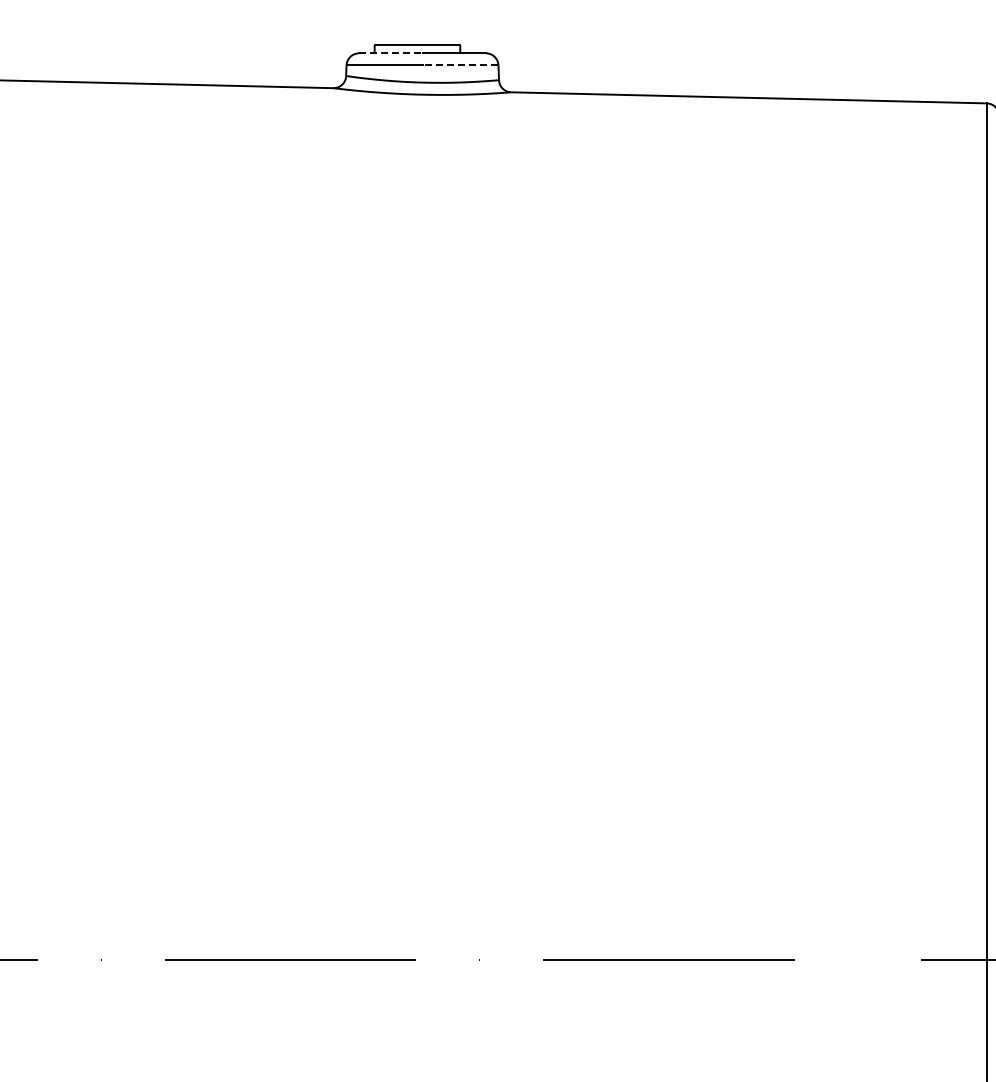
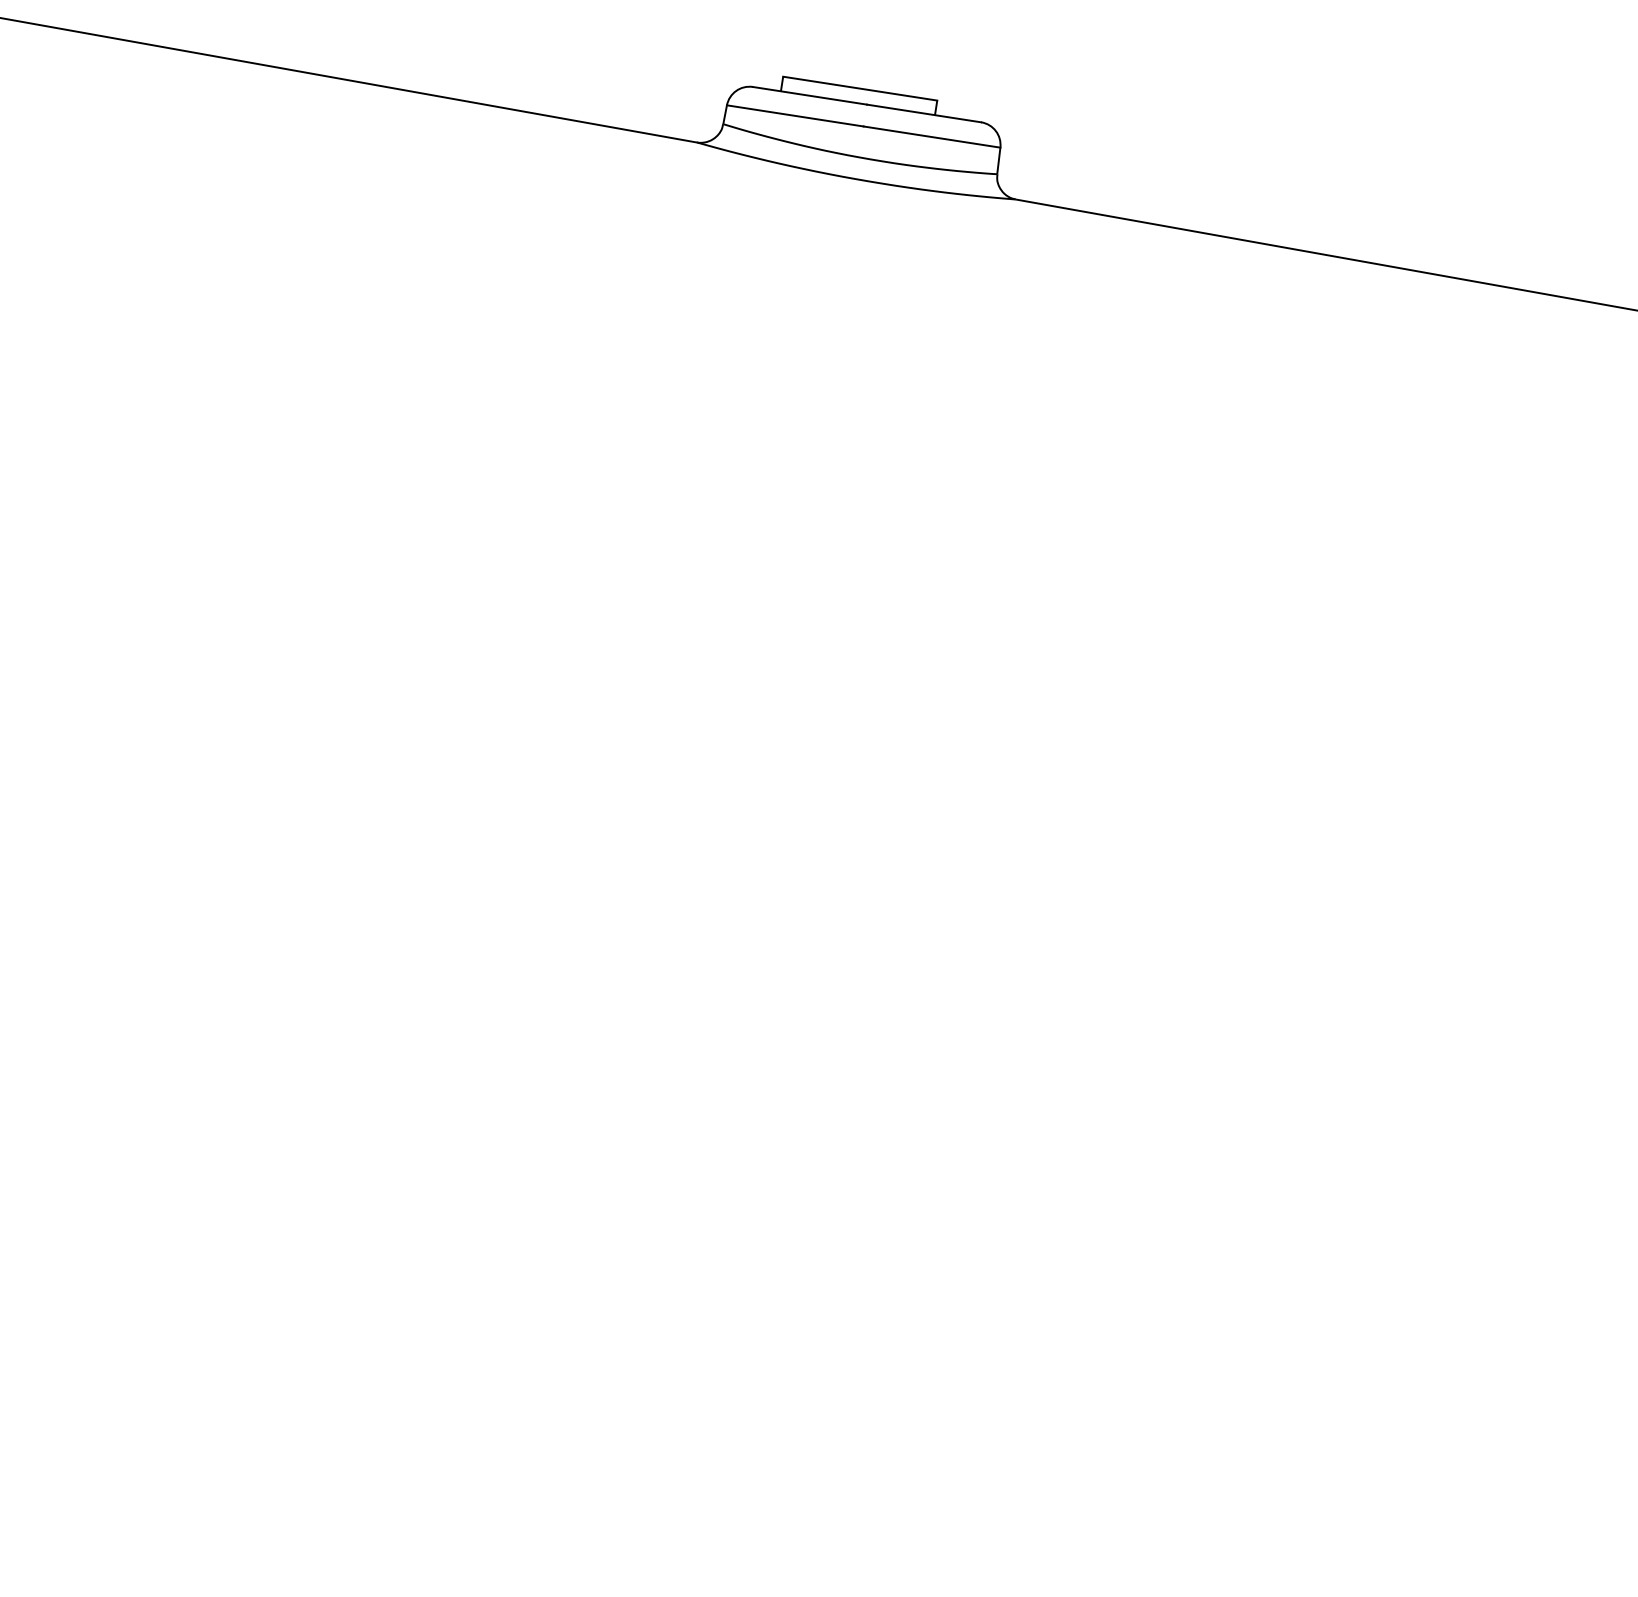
line: (390, 53) -> (809, 96), dashed -> solid
line: (460, 65) -> (932, 137), dashed -> solid

